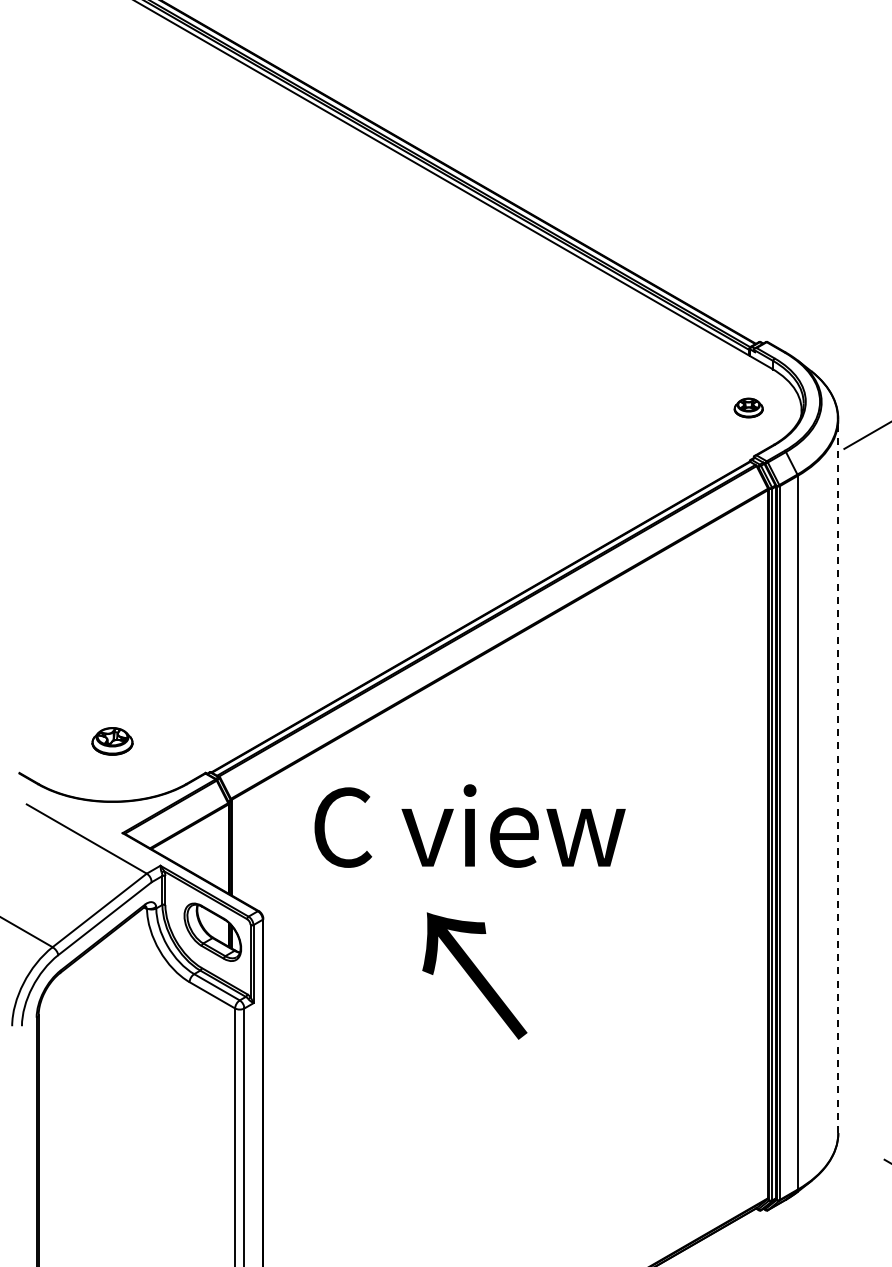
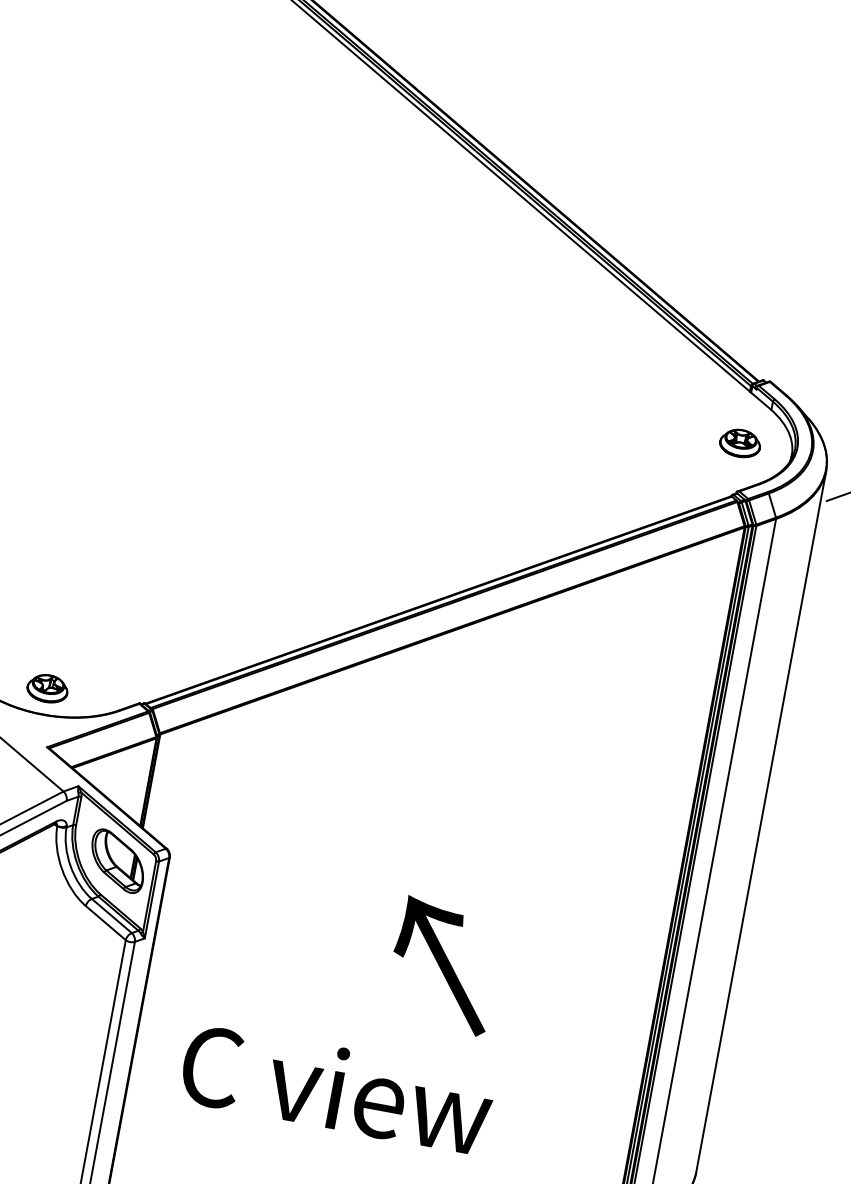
part: (748, 407) -> (740, 442), size x1.43
part: (112, 741) -> (47, 688), moved
line: (838, 776) -> (761, 822), dashed -> solid
text: (469, 825) -> (336, 1088), moved
text: (474, 975) -> (443, 965), moved

